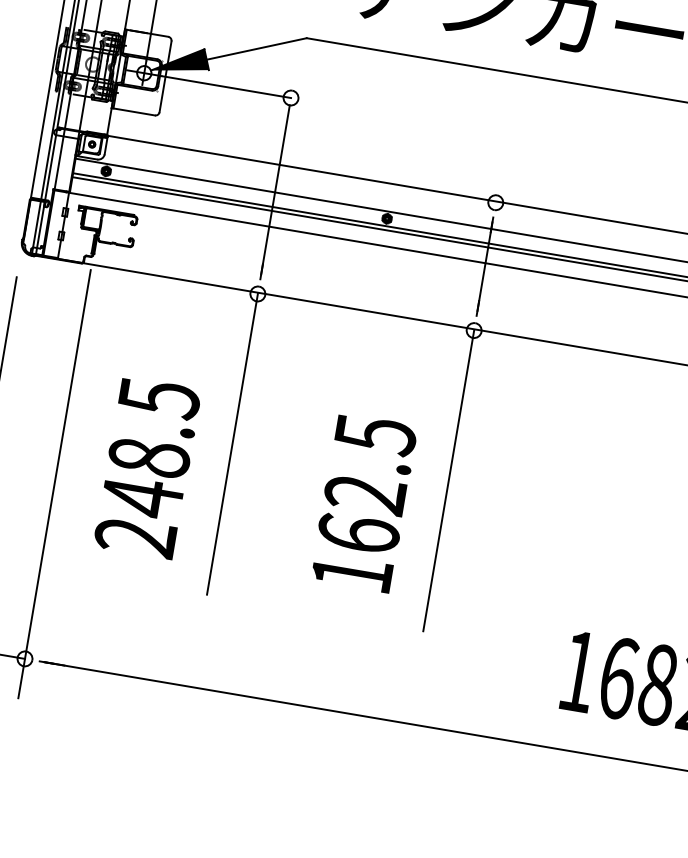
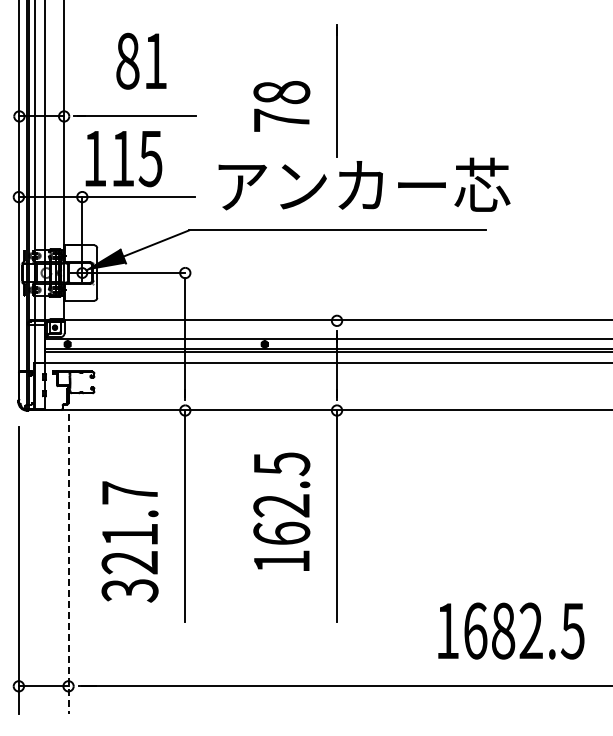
text: (146, 467) -> (129, 541), 248.5 -> 321.7
line: (54, 485) -> (68, 564), solid -> dashed
text: (363, 502) -> (281, 511), moved

